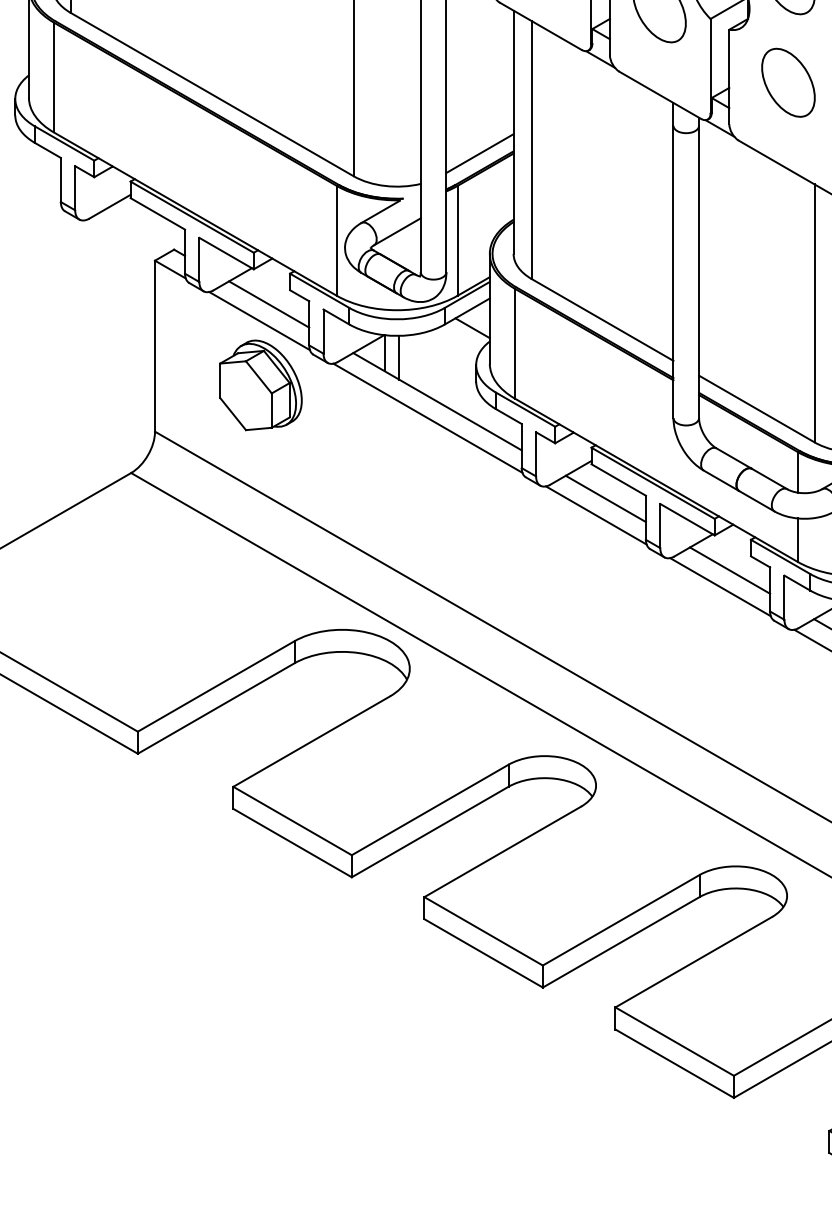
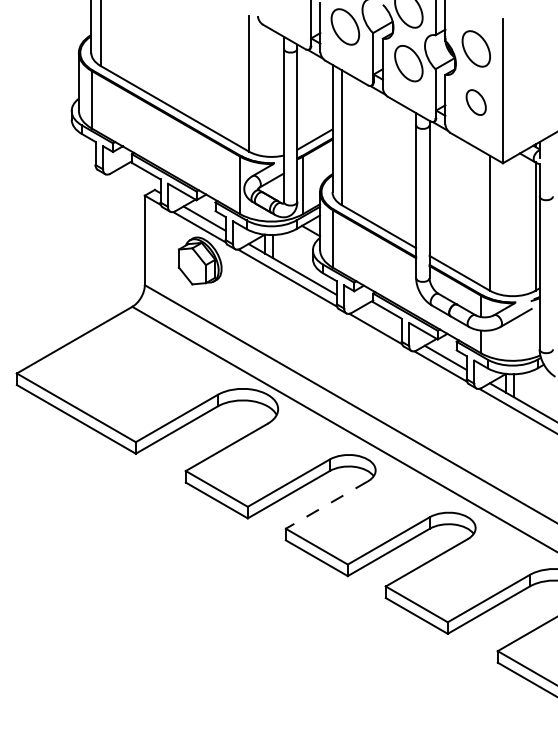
part: (786, 82) -> (475, 102), size x0.7
line: (605, 499) -> (380, 320), removed
line: (502, 852) -> (326, 505), solid -> dashed

